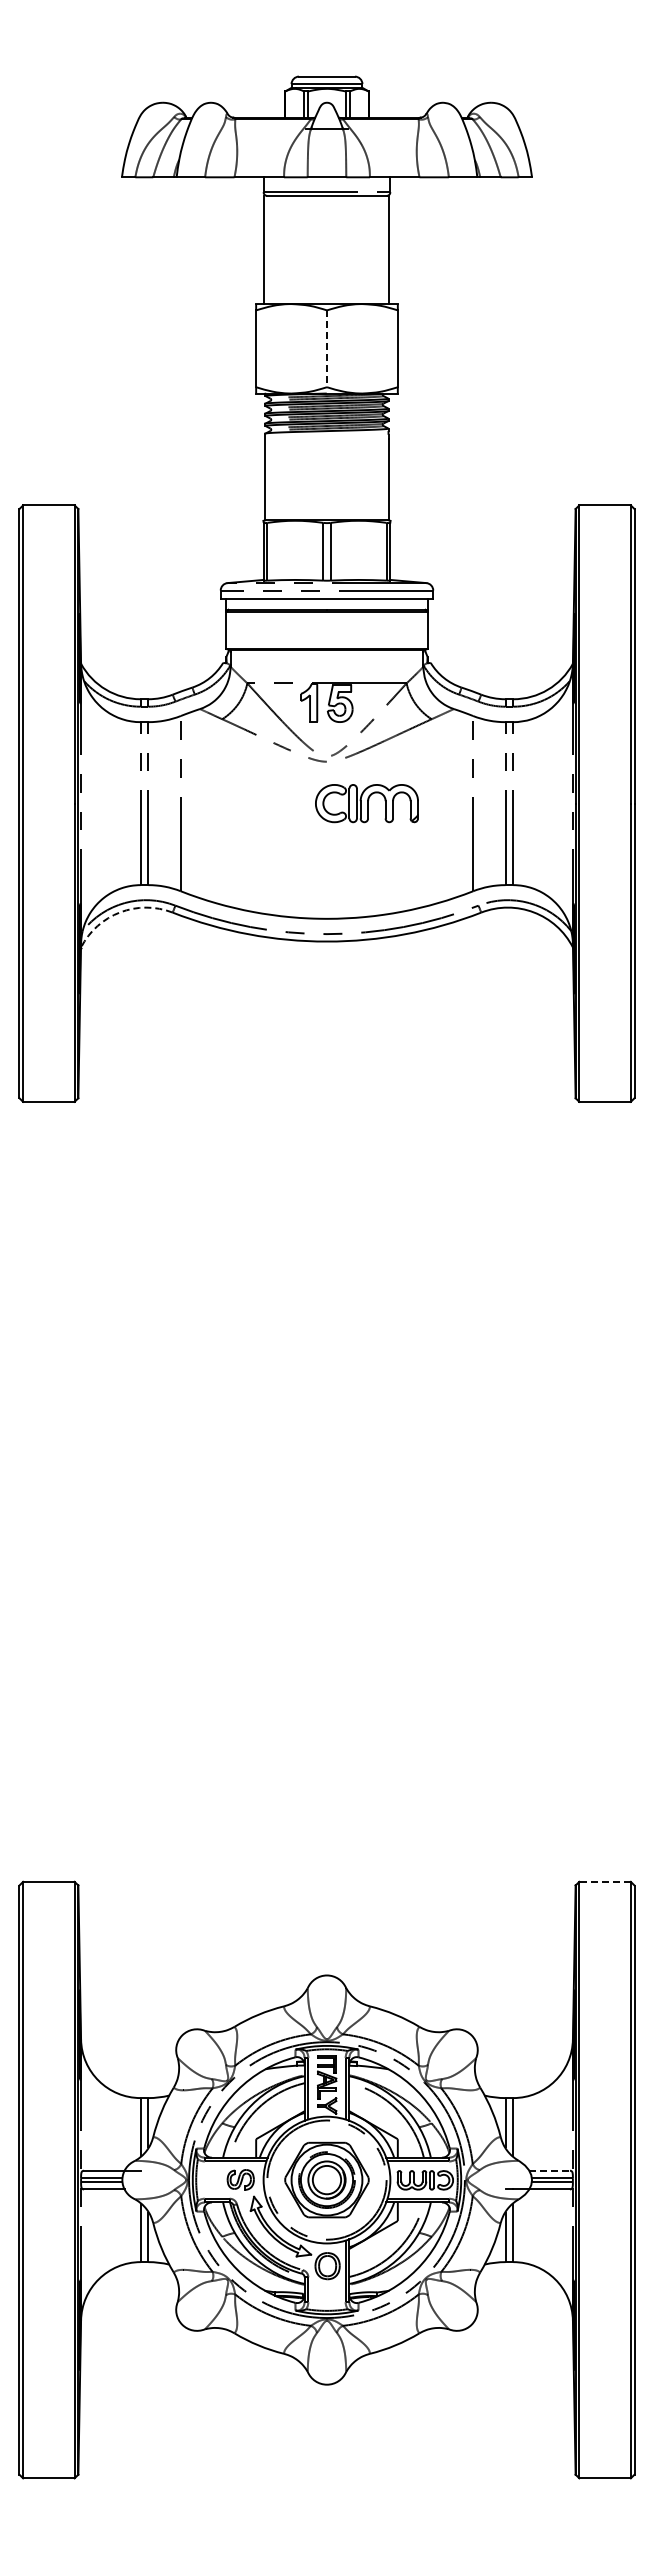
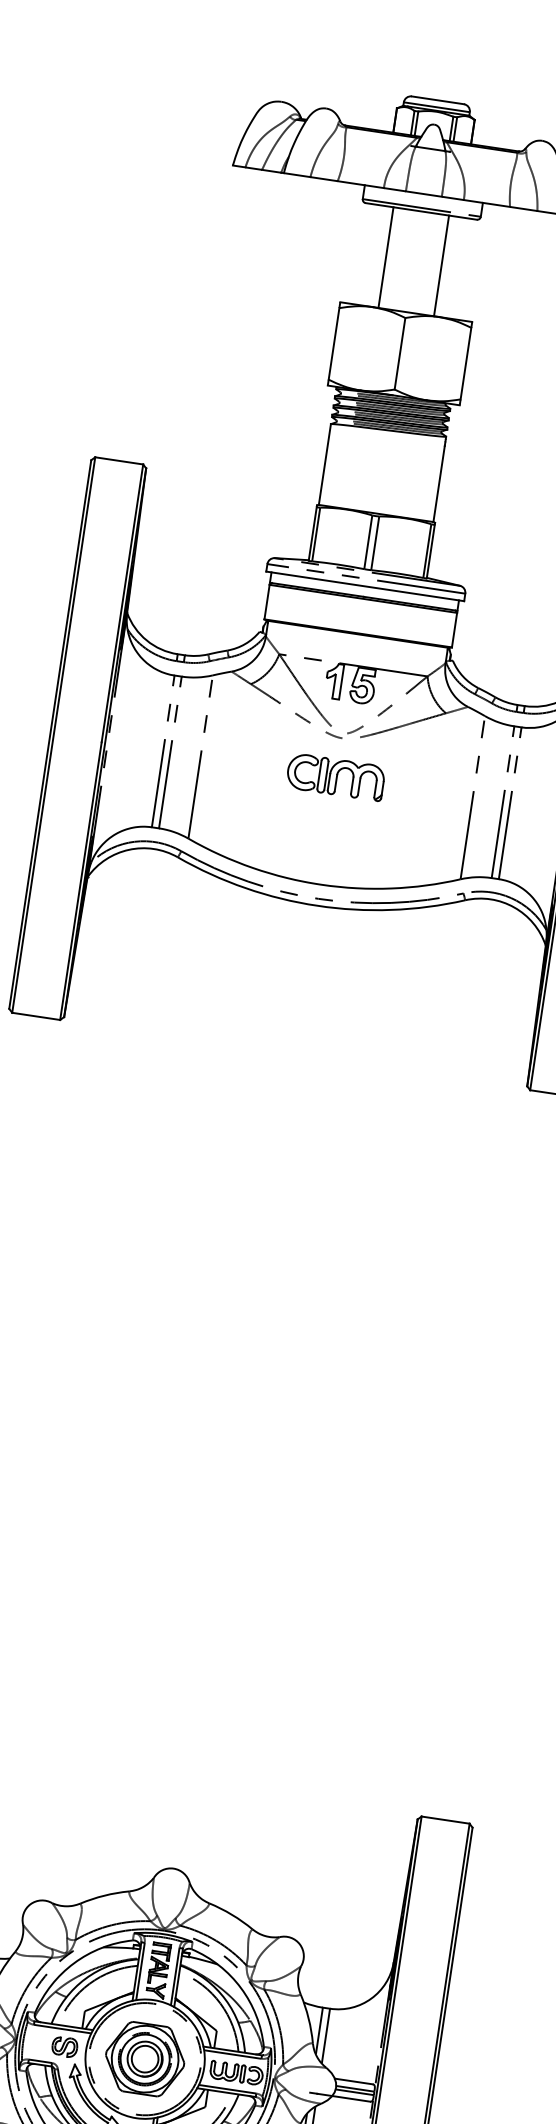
line: (264, 249) -> (386, 257), moved
line: (388, 249) -> (441, 265), moved
line: (327, 349) -> (400, 354), dashed -> solid
part: (366, 803) -> (335, 777), moved
arc: (120, 912) -> (129, 849), dashed -> solid
line: (605, 1881) -> (446, 1819), dashed -> solid
line: (550, 2170) -> (354, 2081), dashed -> solid

